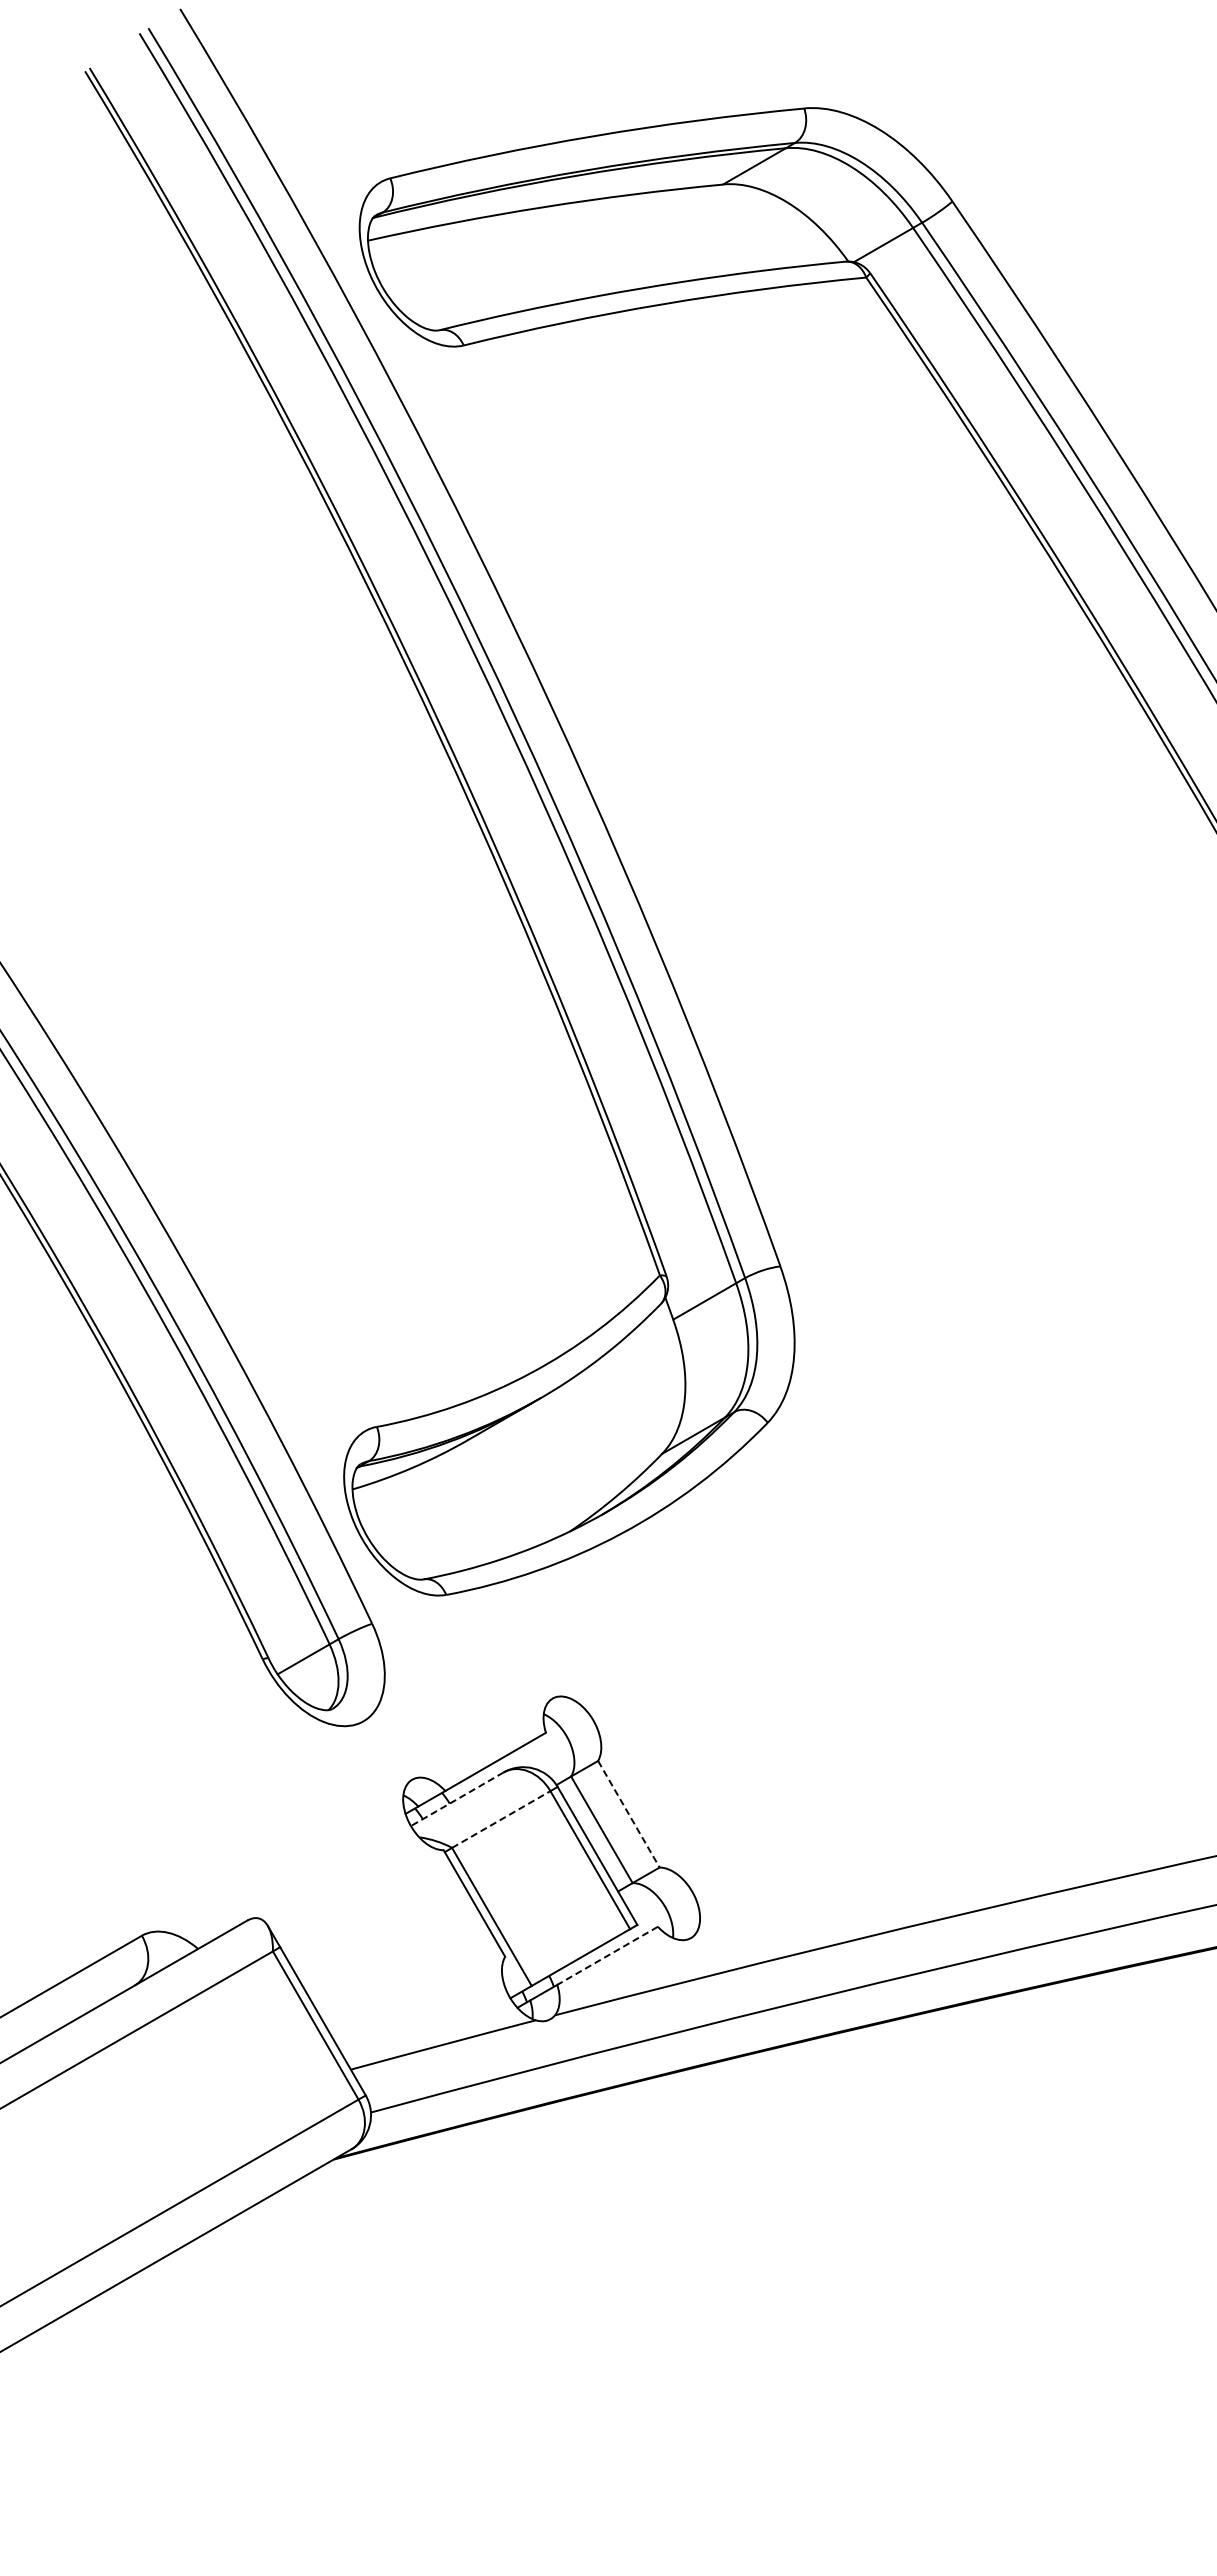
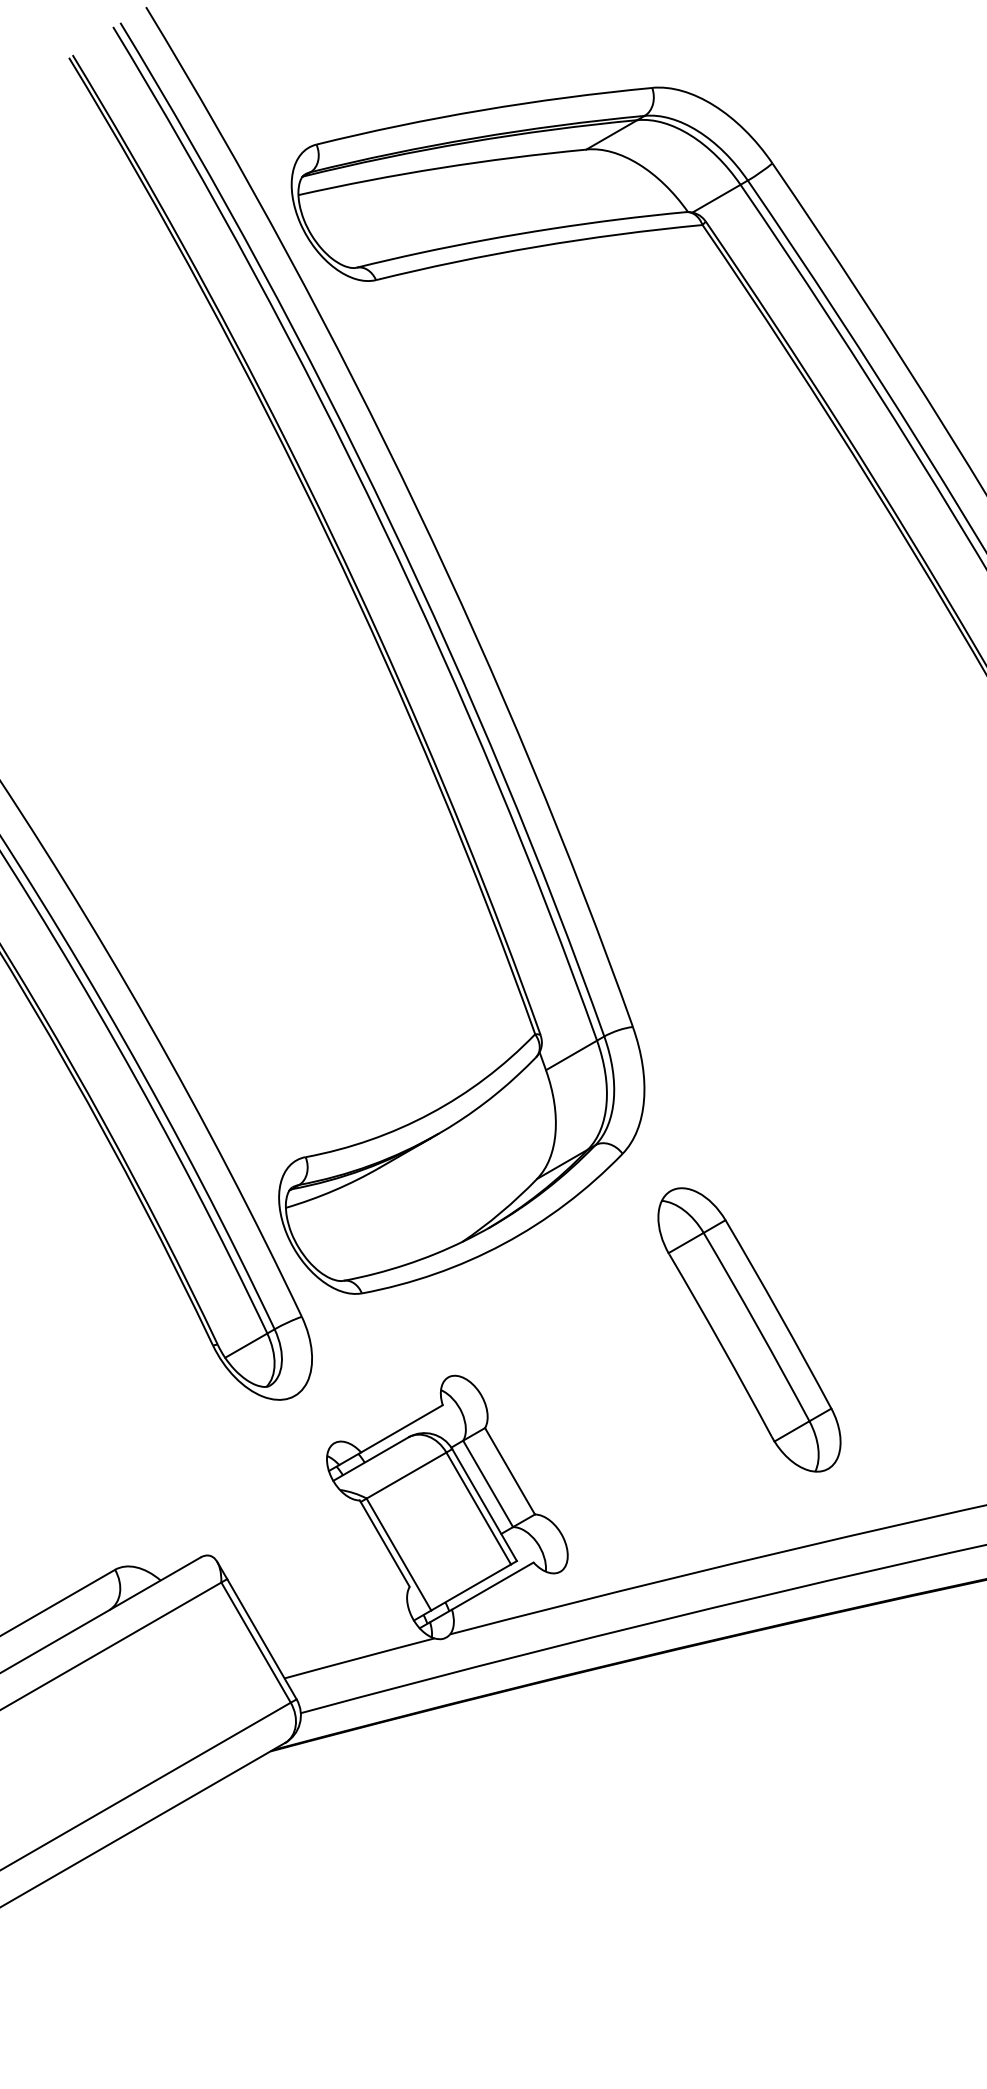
part: (924, 1639) -> (749, 1329), added
line: (457, 1799) -> (371, 1459), dashed -> solid
line: (628, 1814) -> (509, 1471), dashed -> solid
line: (501, 1819) -> (406, 1475), dashed -> solid
line: (607, 1956) -> (492, 1586), dashed -> solid

